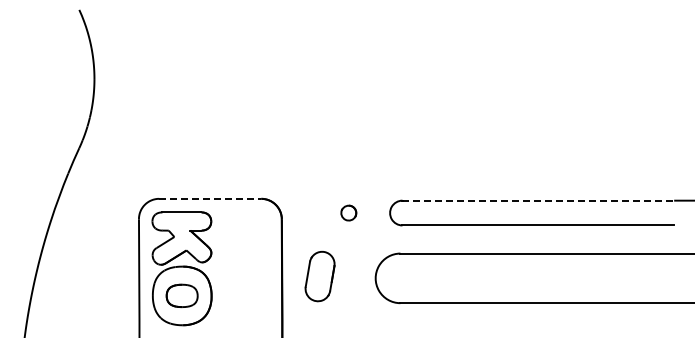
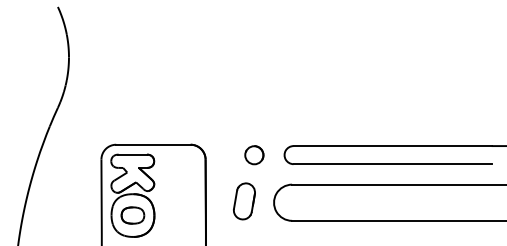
line: (210, 198) -> (153, 144), dashed -> solid
line: (538, 200) -> (392, 145), dashed -> solid
part: (348, 212) -> (254, 154), size x1.67
part: (319, 276) -> (244, 201), moved

